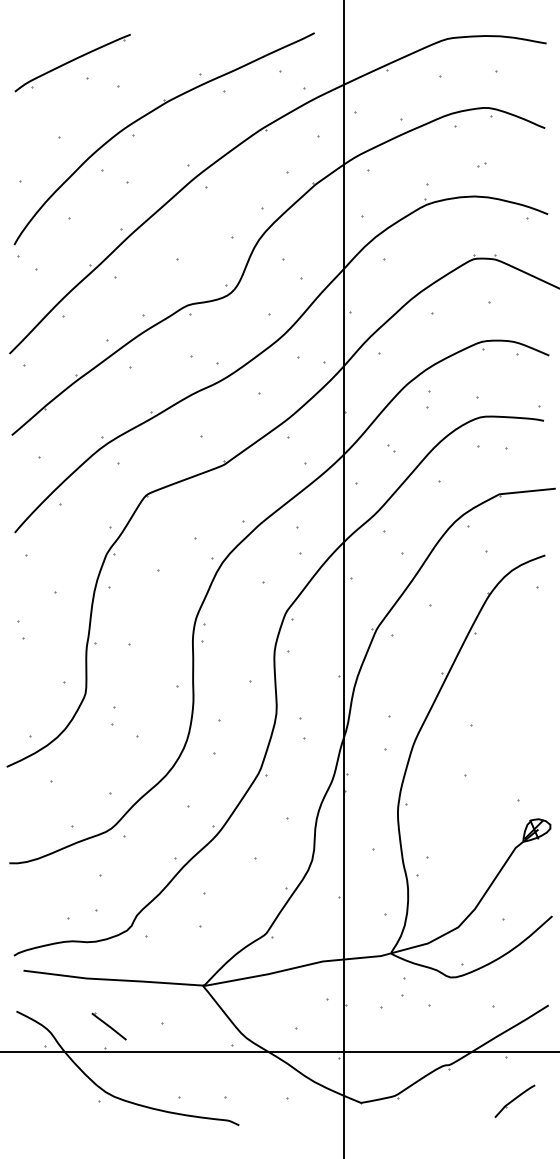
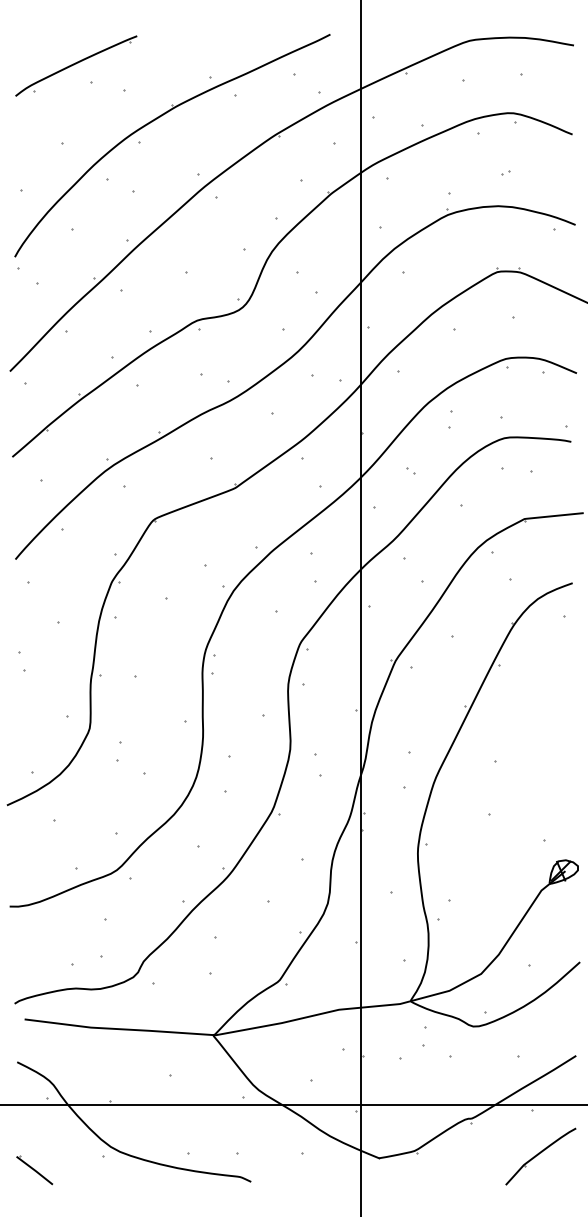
part: (108, 1026) -> (34, 1170), moved
part: (514, 1101) -> (540, 1156), size x1.67

